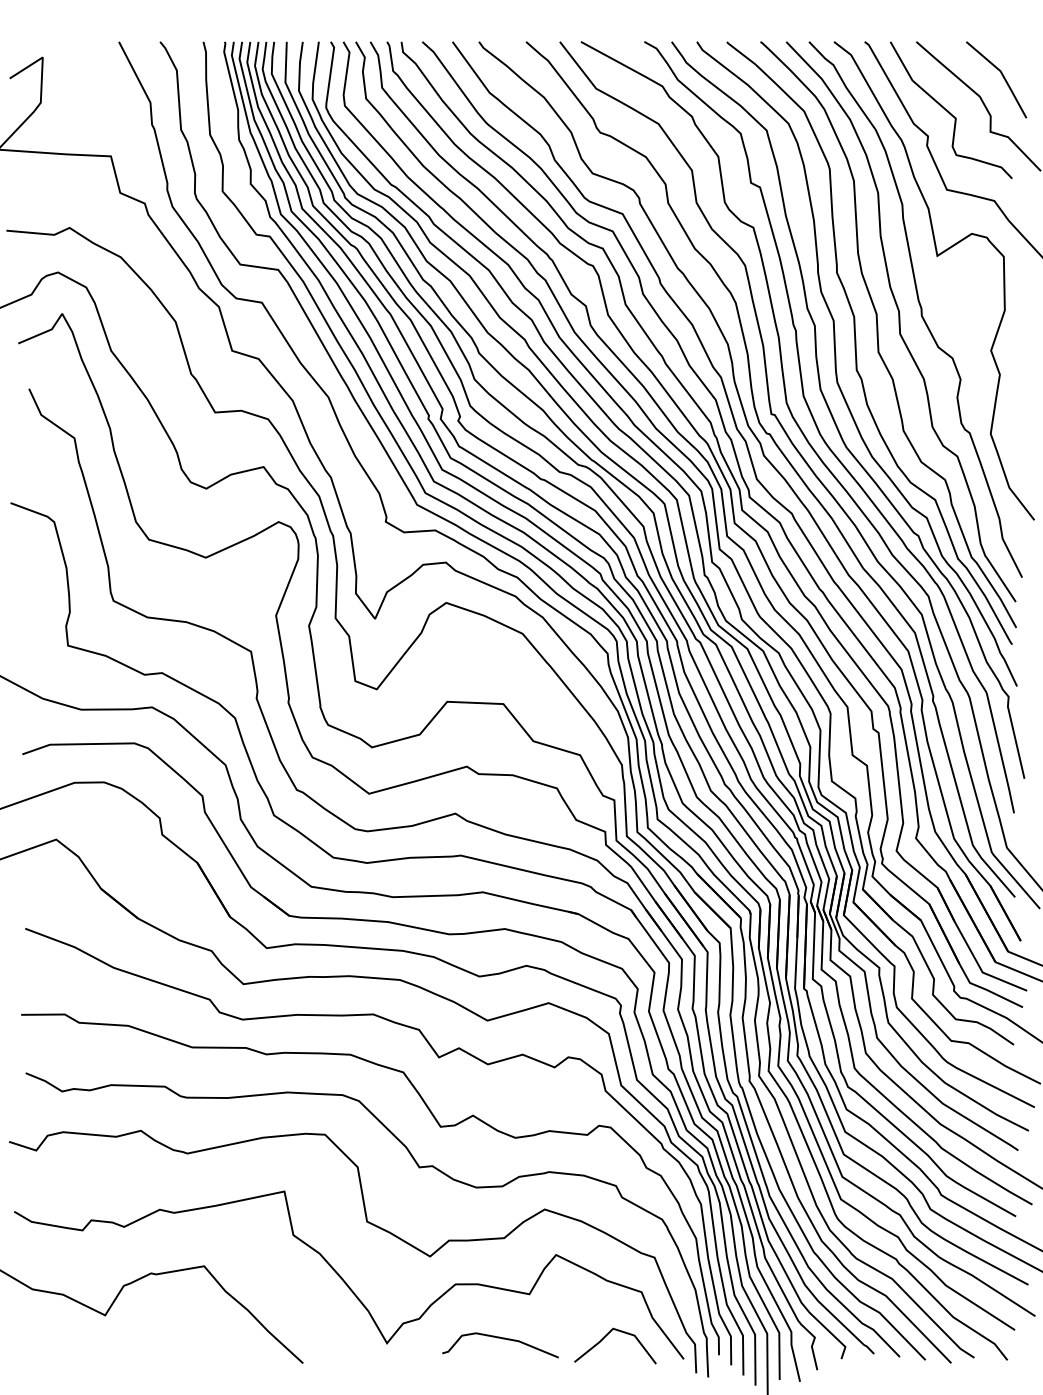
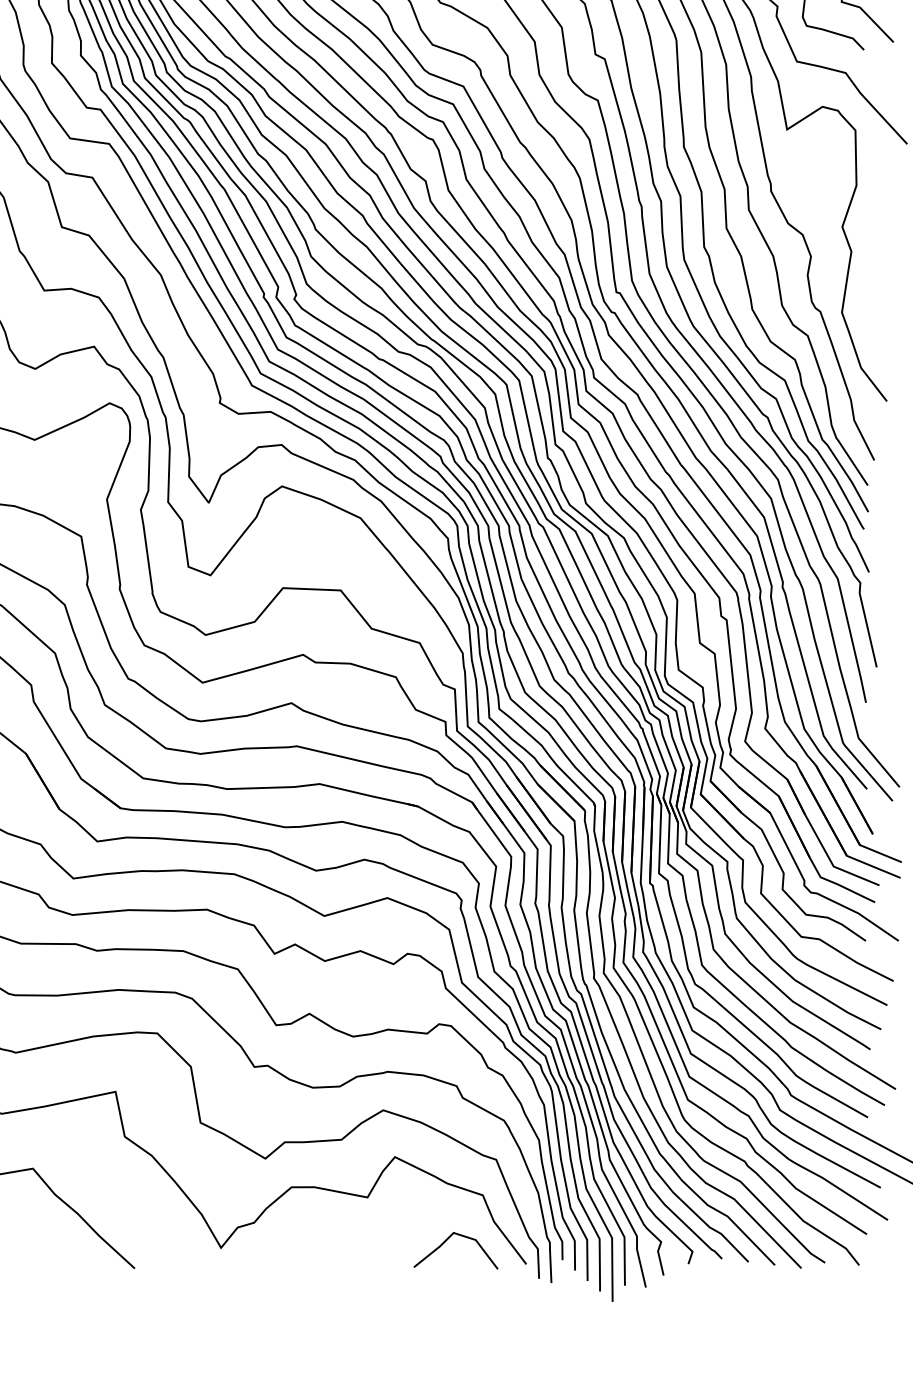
curve: (502, 1339) -> (339, 1244), removed

